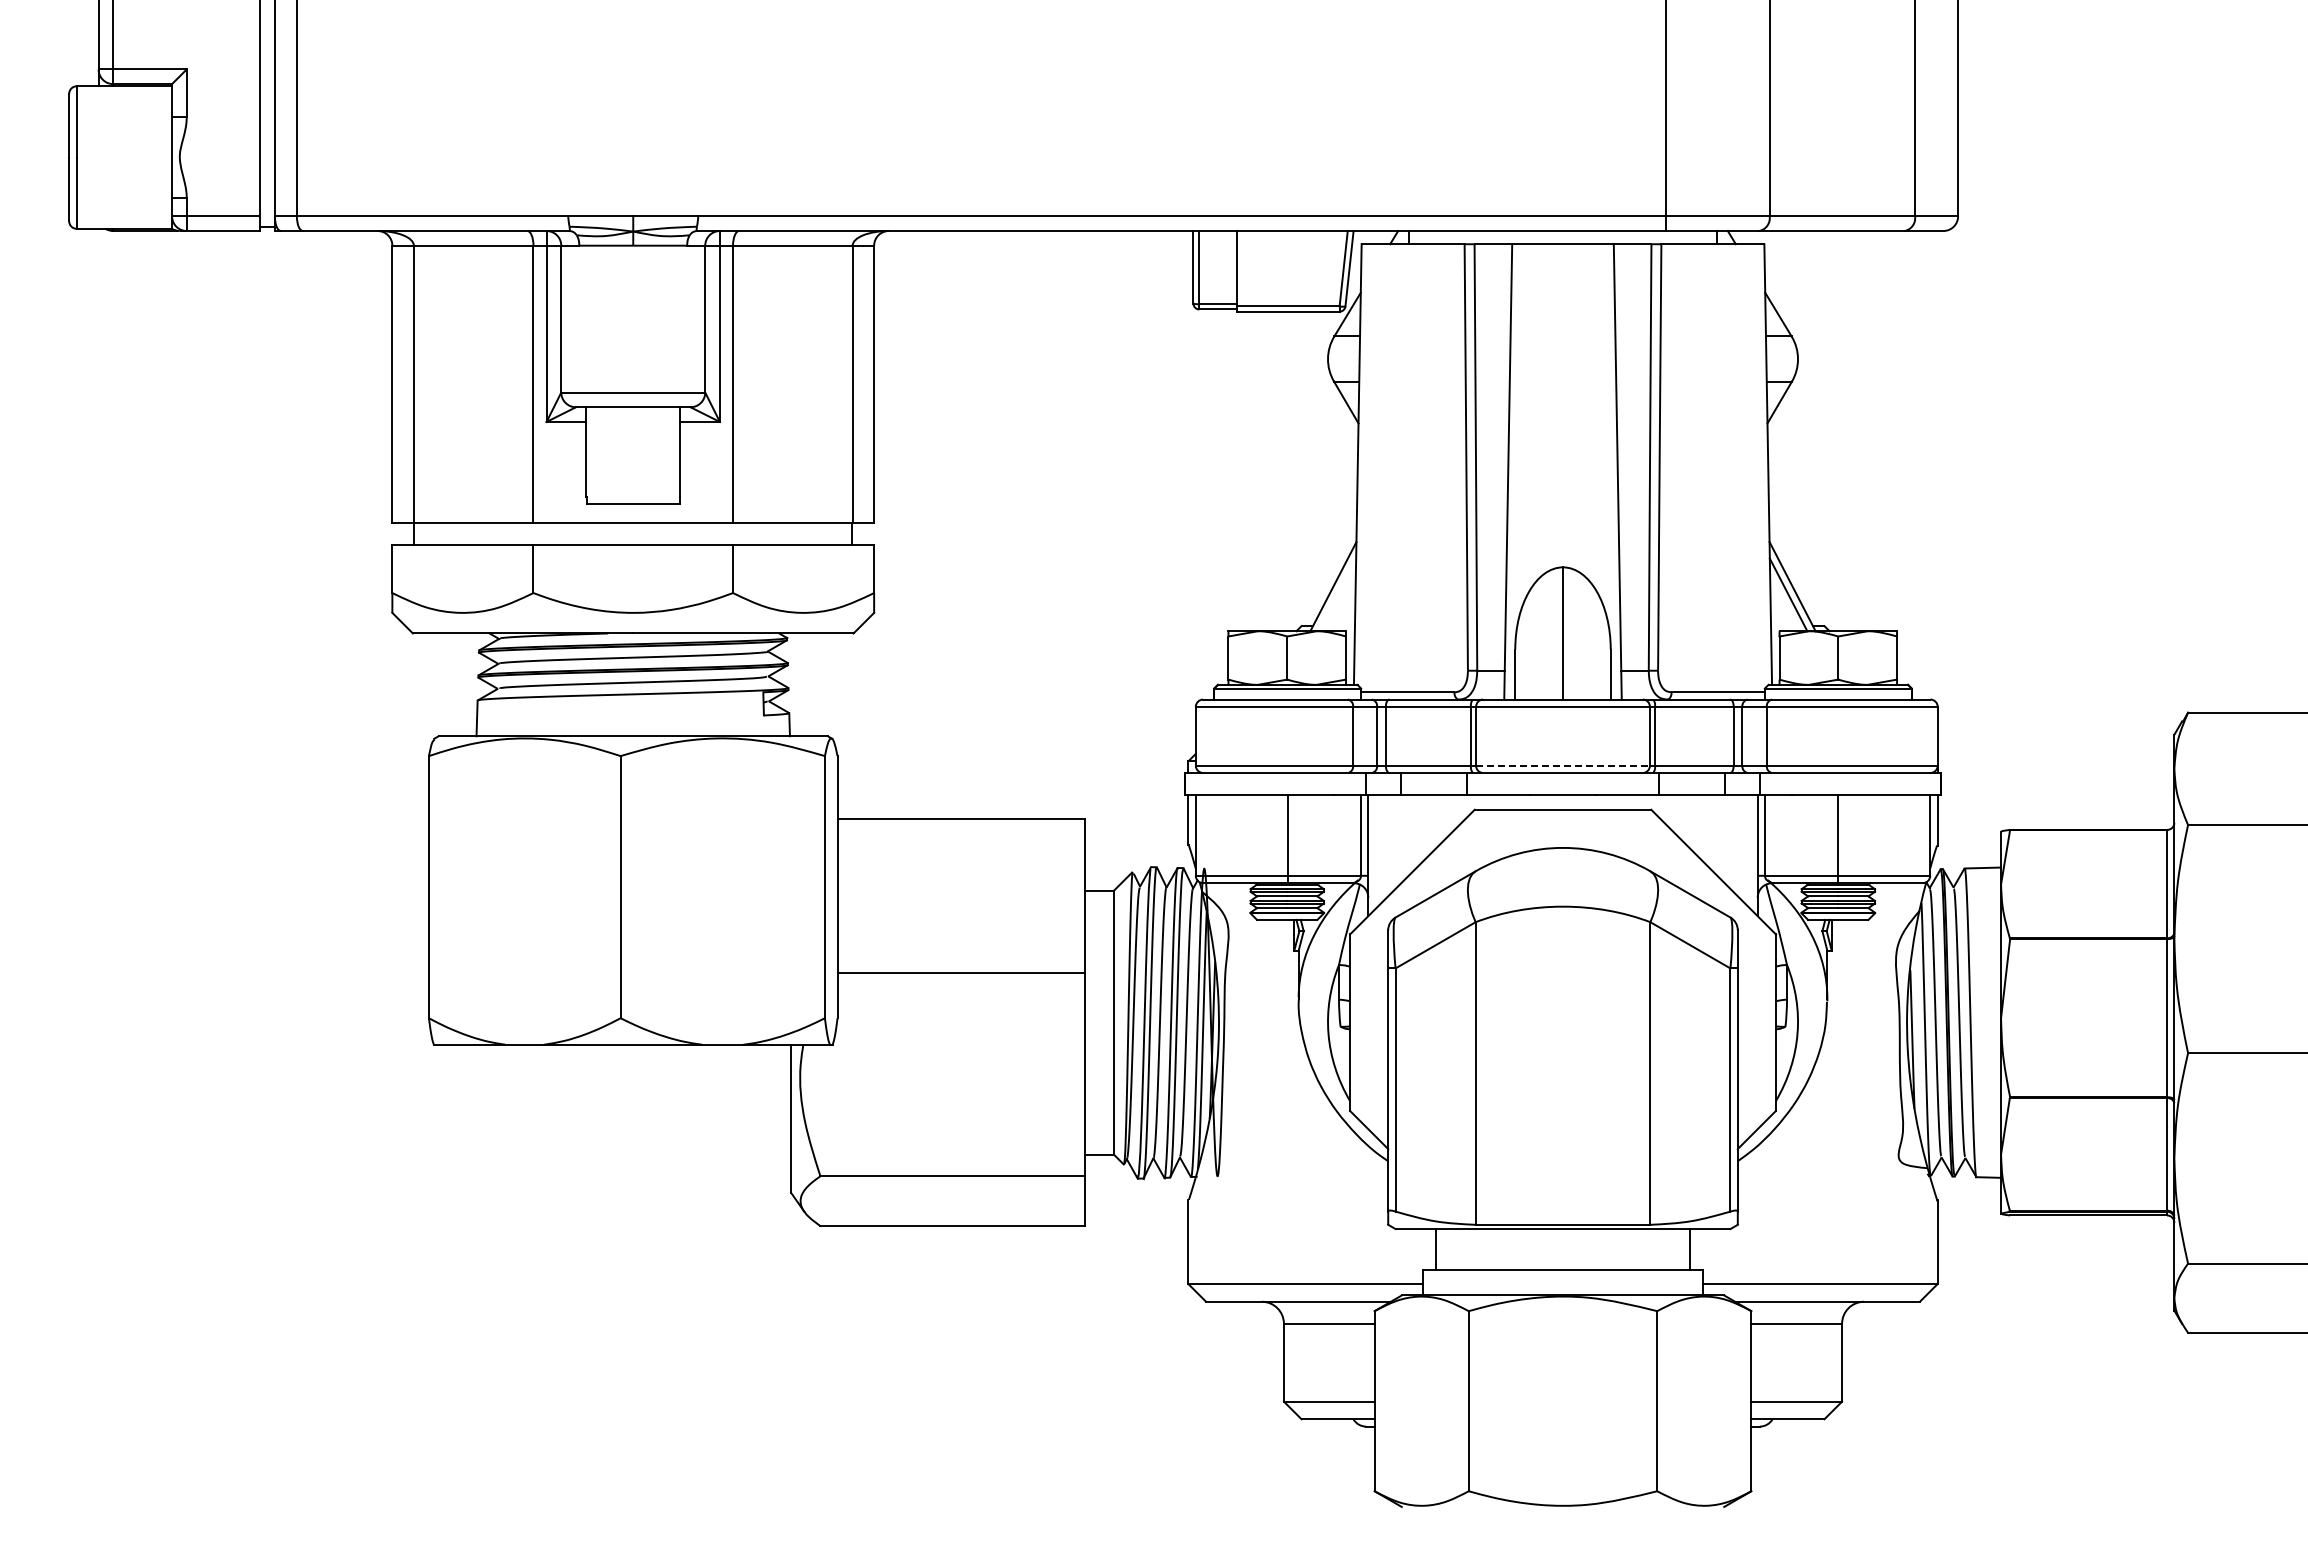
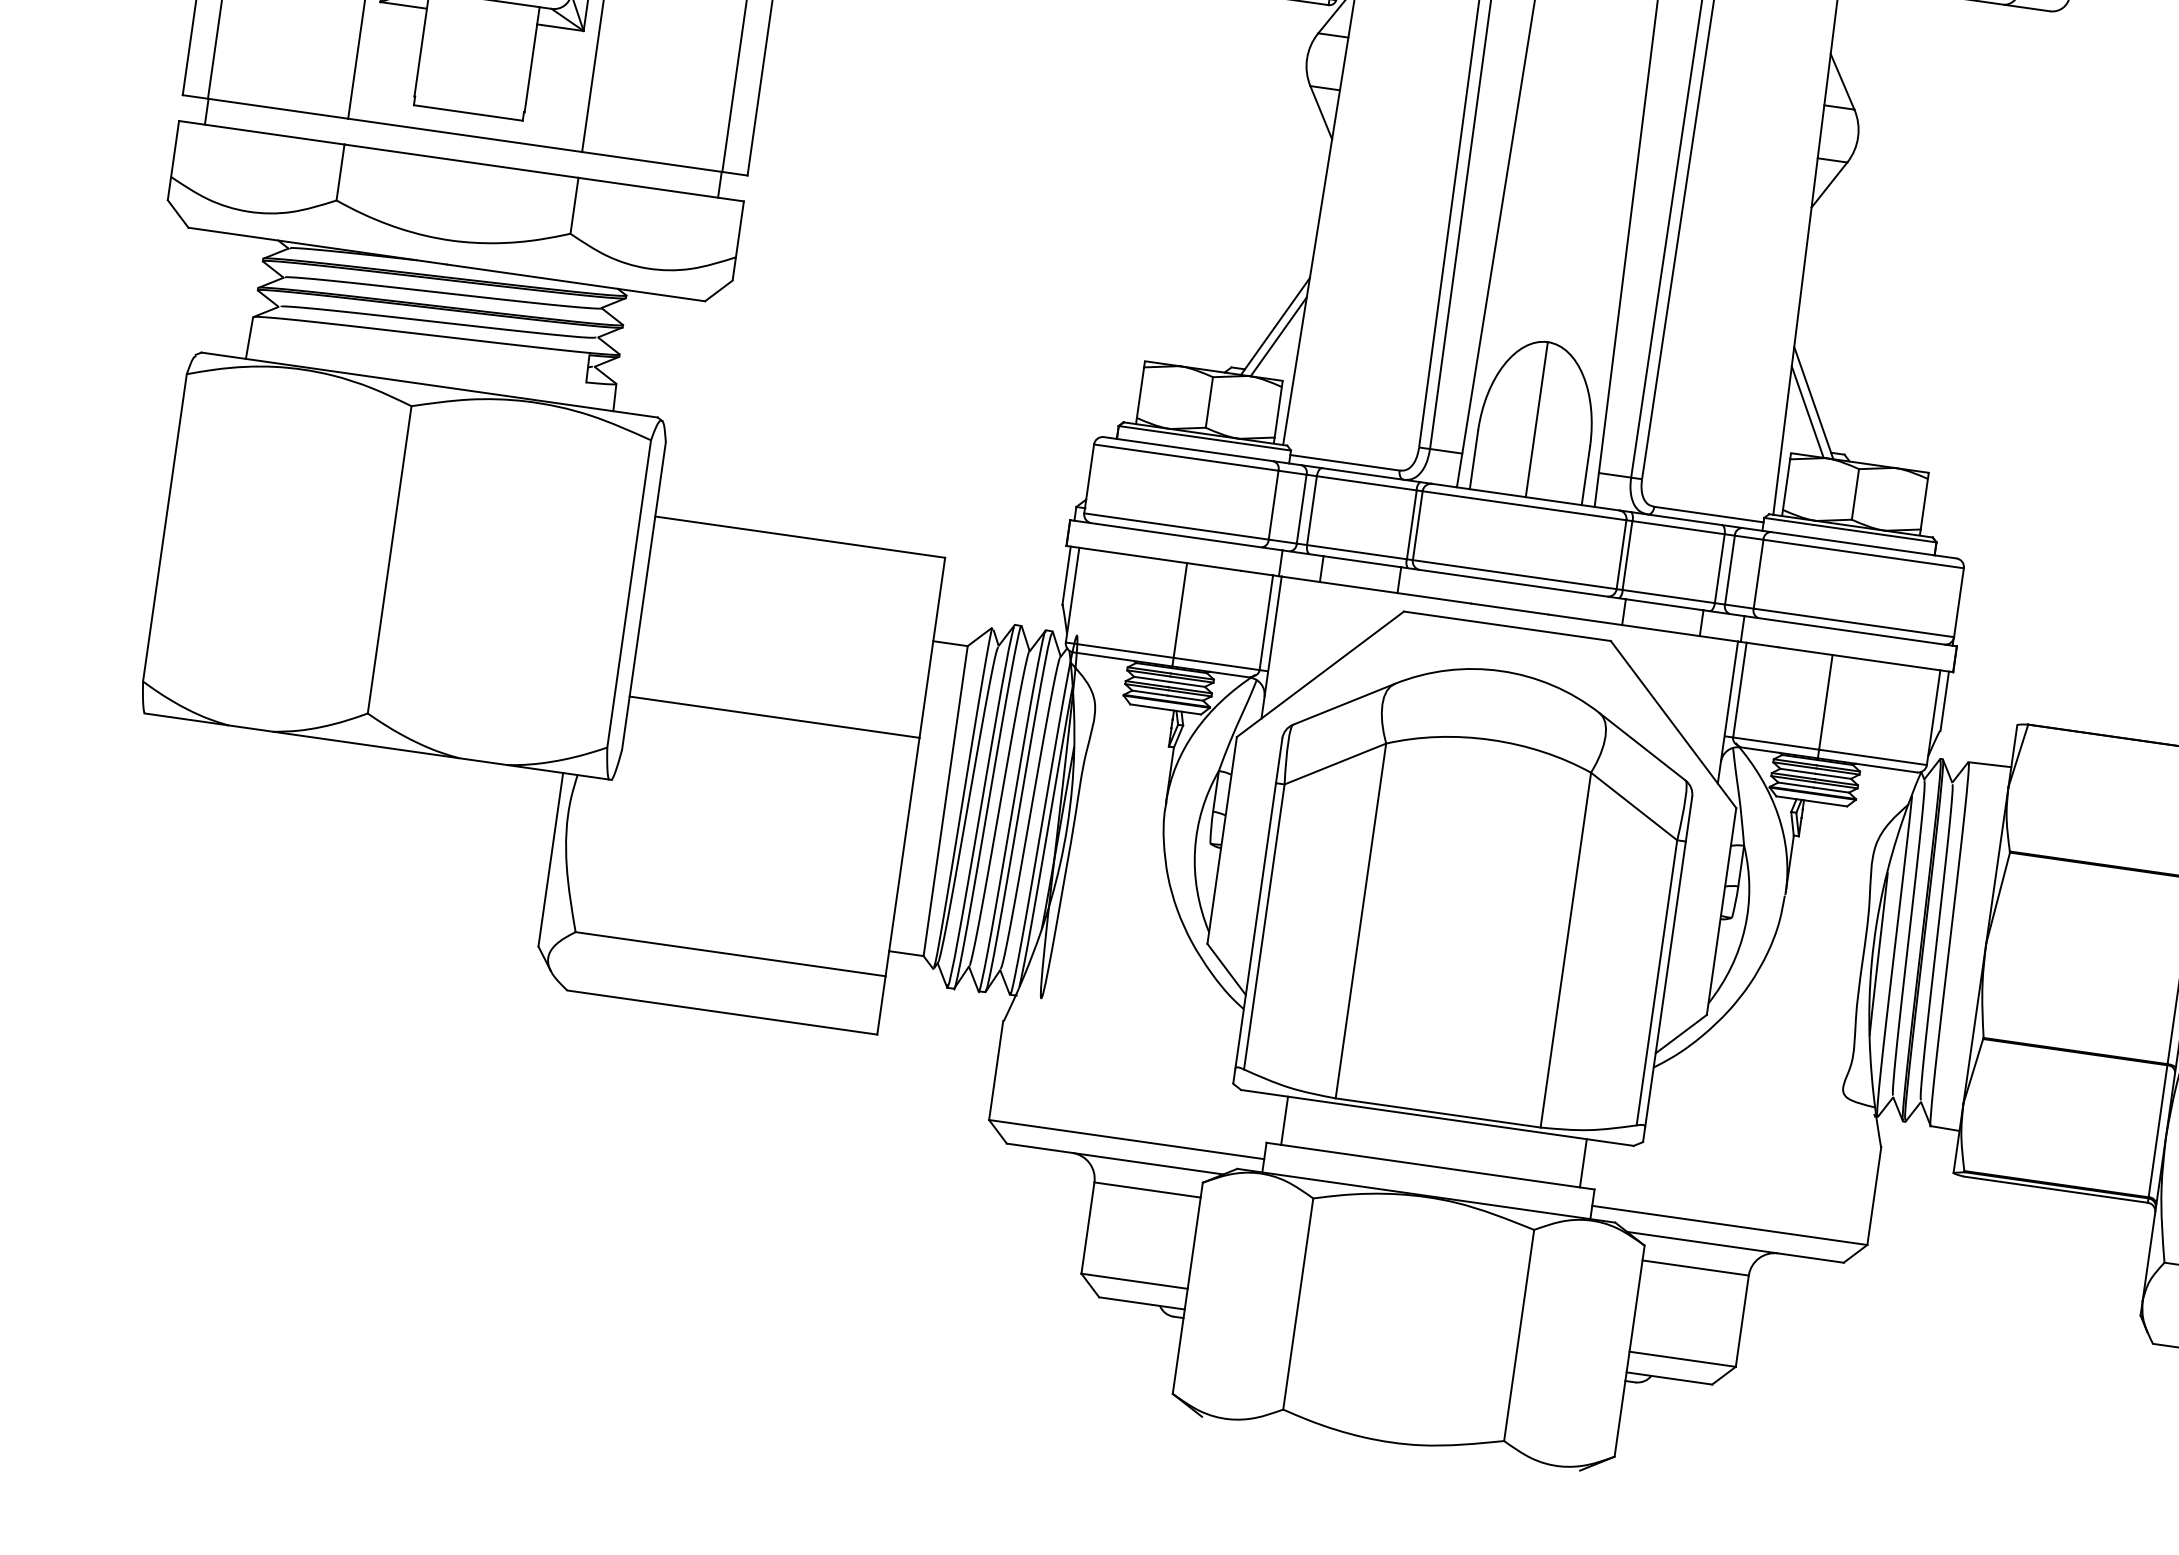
line: (1337, 594) -> (1278, 336), added
line: (1563, 765) -> (1515, 574), dashed -> solid

